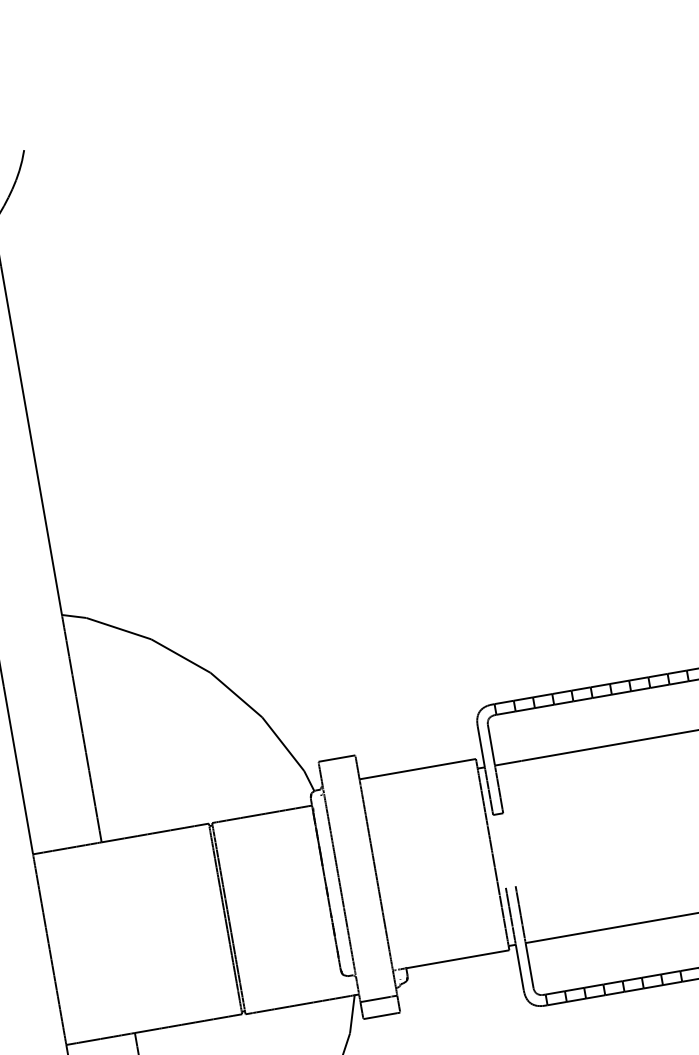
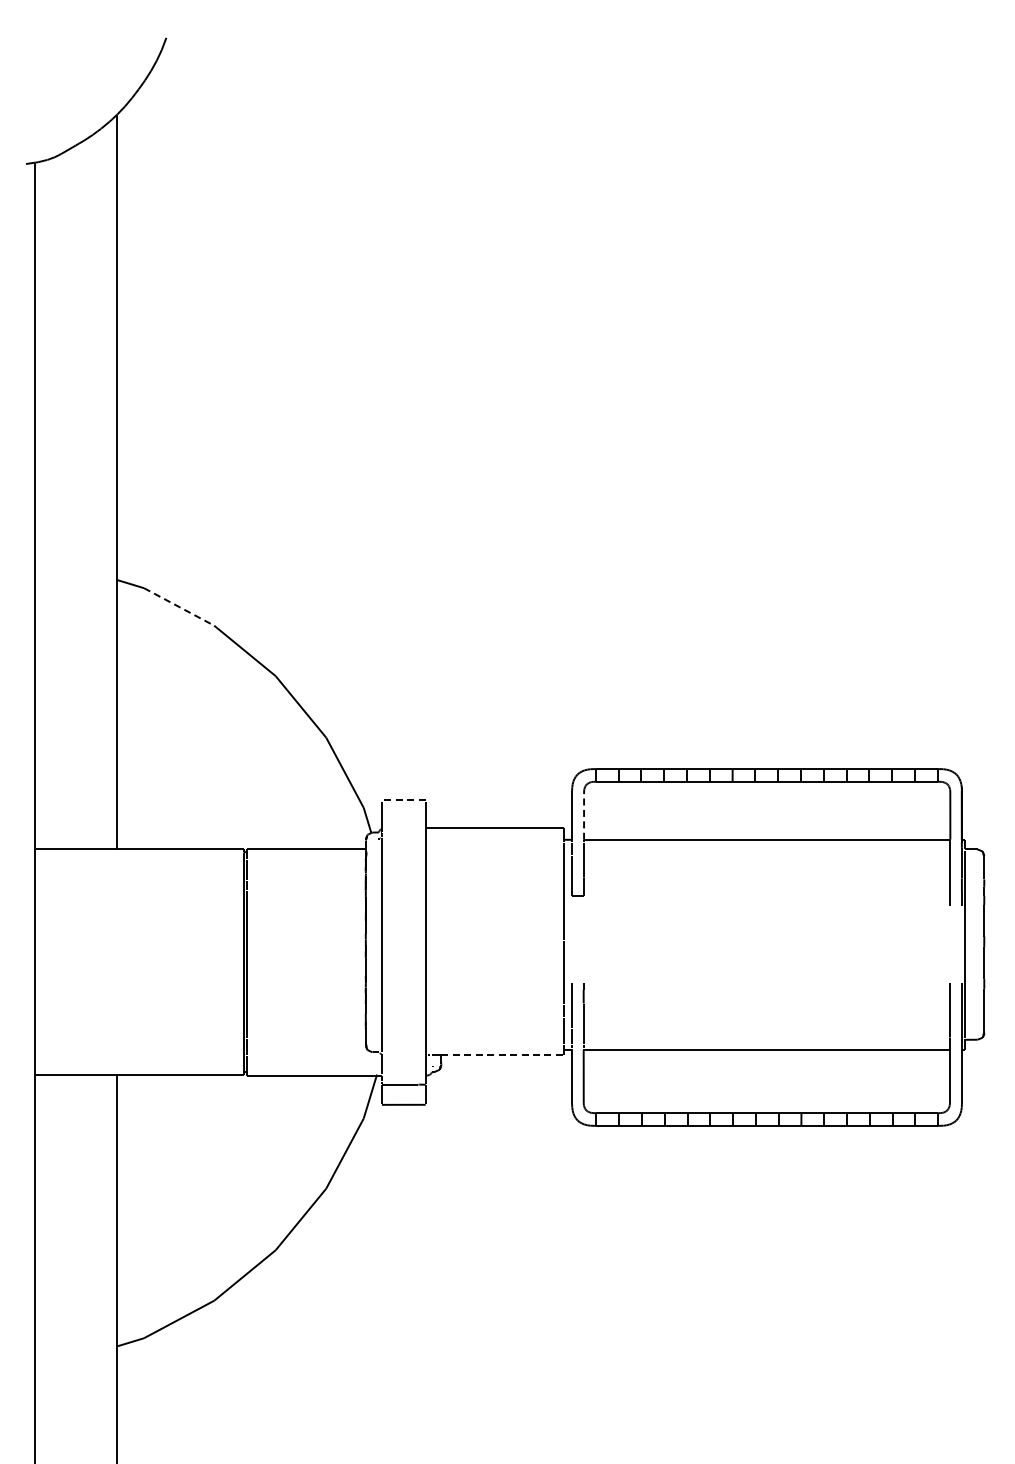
line: (119, 628) -> (179, 606), solid -> dashed
line: (491, 744) -> (584, 814), solid -> dashed
line: (336, 759) -> (403, 800), solid -> dashed
line: (458, 959) -> (503, 1055), solid -> dashed

